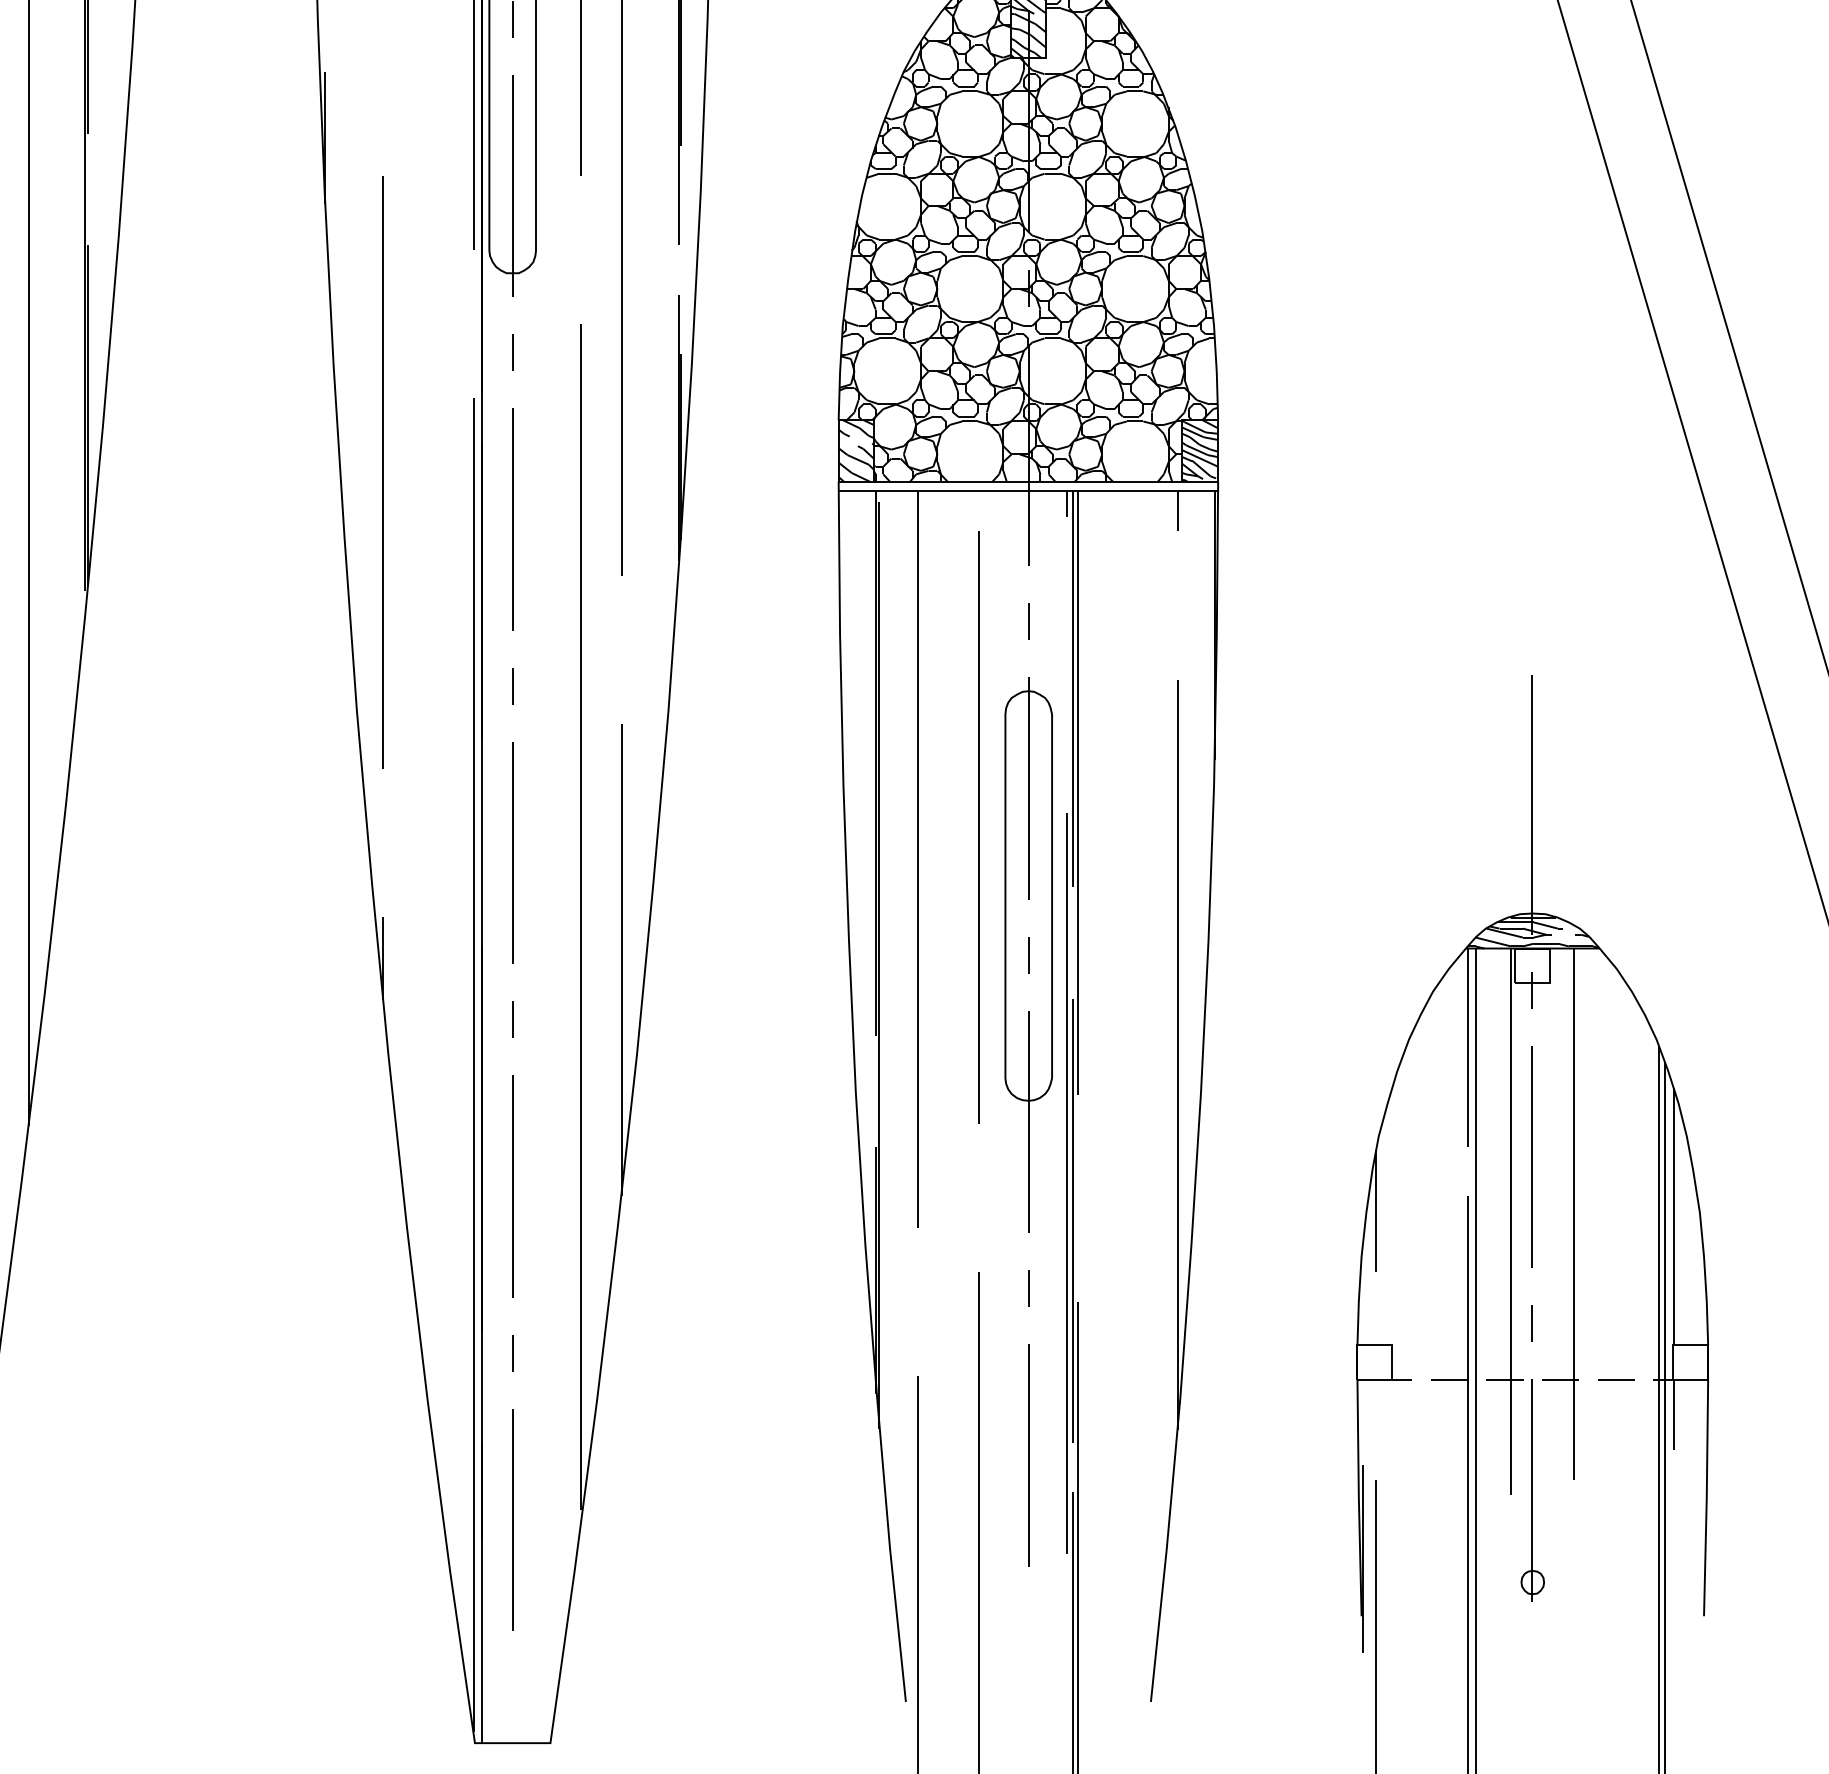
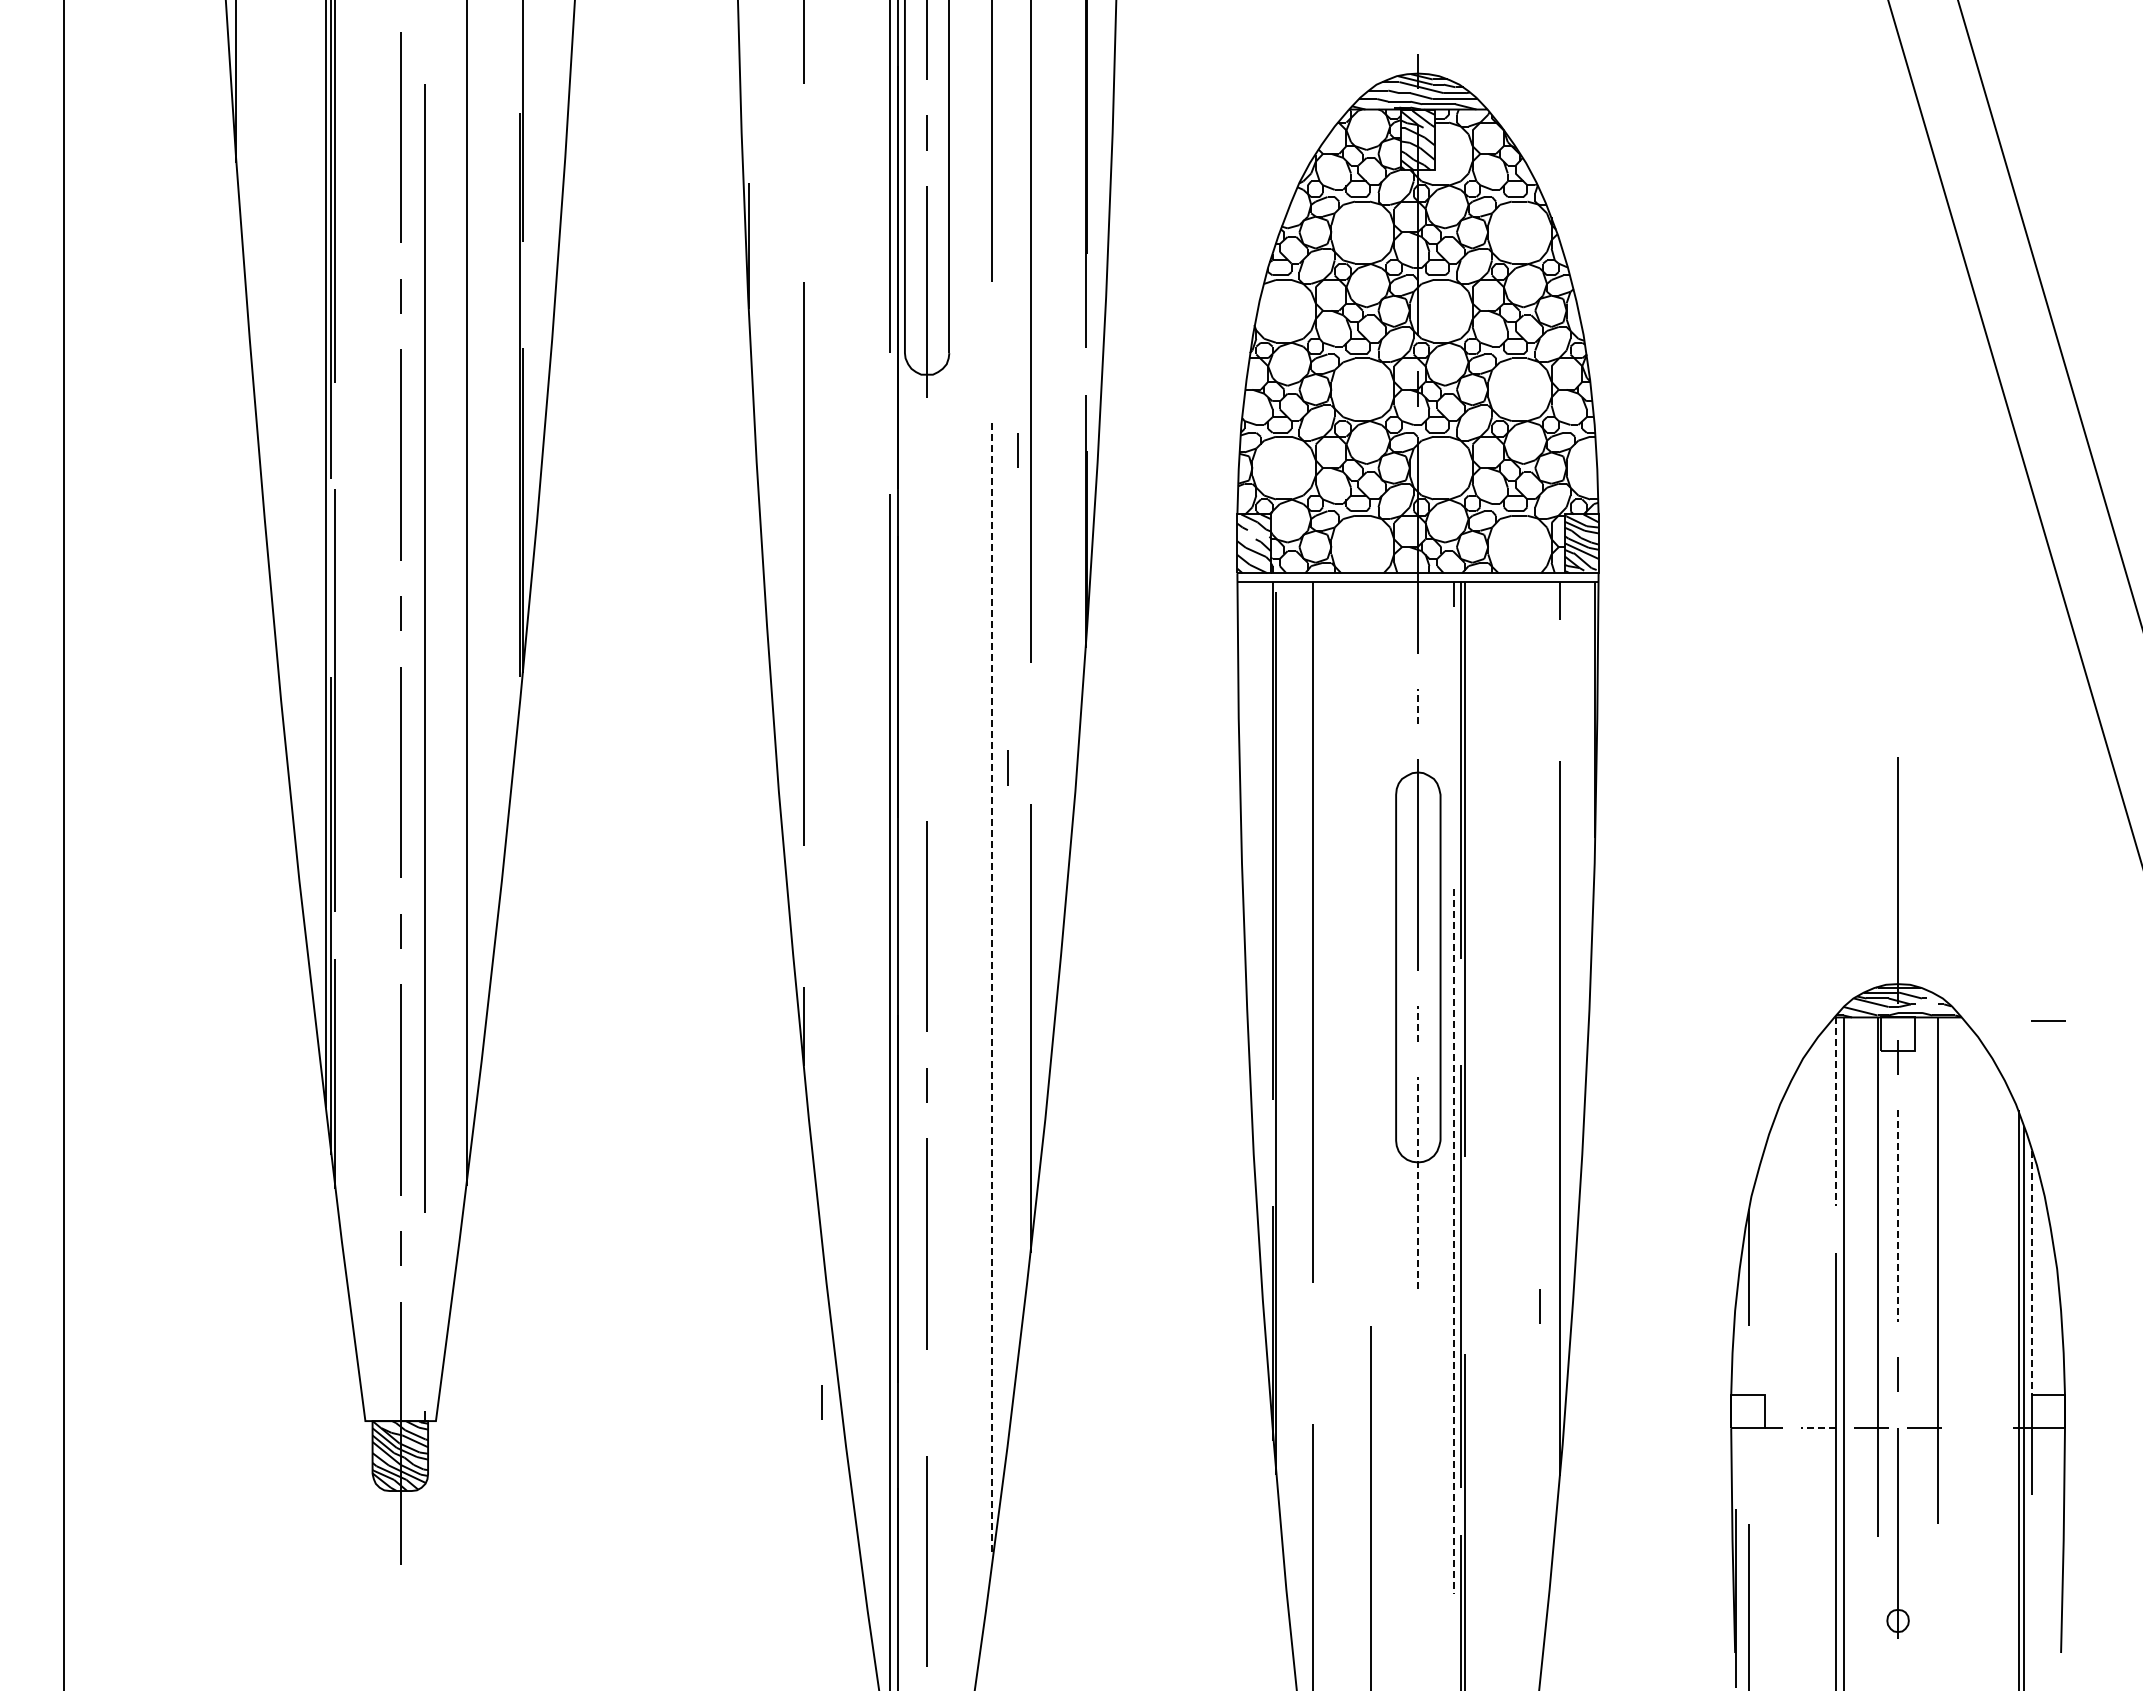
line: (512, 352) -> (1017, 450), moved
line: (512, 518) -> (926, 608), removed
line: (1028, 621) -> (1418, 706), solid -> dashed
line: (512, 685) -> (1007, 767), moved
line: (978, 827) -> (1370, 902), removed
line: (581, 917) -> (992, 987), solid -> dashed
line: (1028, 954) -> (1418, 1023), solid -> dashed
line: (1468, 1048) -> (1836, 1112), solid -> dashed
line: (1028, 1121) -> (1418, 1182), solid -> dashed
line: (1532, 1157) -> (1897, 1216), solid -> dashed
line: (1066, 1183) -> (1454, 1241), solid -> dashed
line: (1673, 1217) -> (2032, 1273), solid -> dashed
line: (1027, 1288) -> (1539, 1306), moved
line: (512, 1353) -> (821, 1402), moved
line: (1616, 1379) -> (2048, 1020), moved
line: (1449, 1380) -> (1818, 1428), solid -> dashed
line: (1027, 1454) -> (1417, 1499), removed

